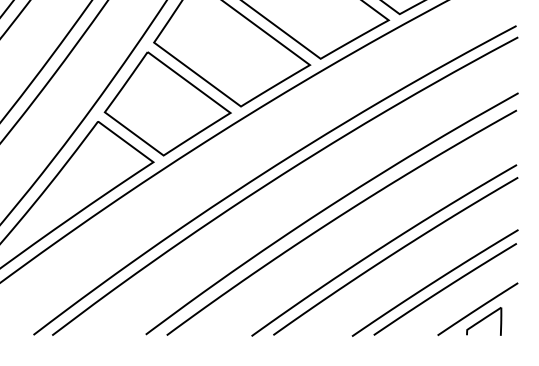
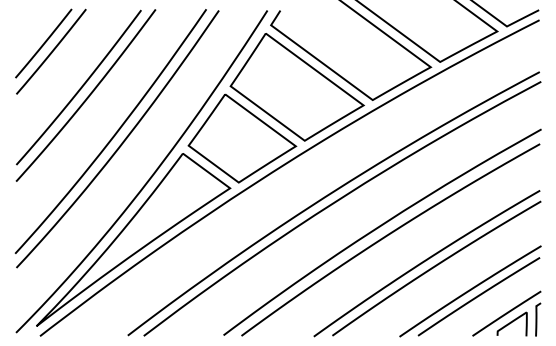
curve: (513, 316) -> (537, 319), added

